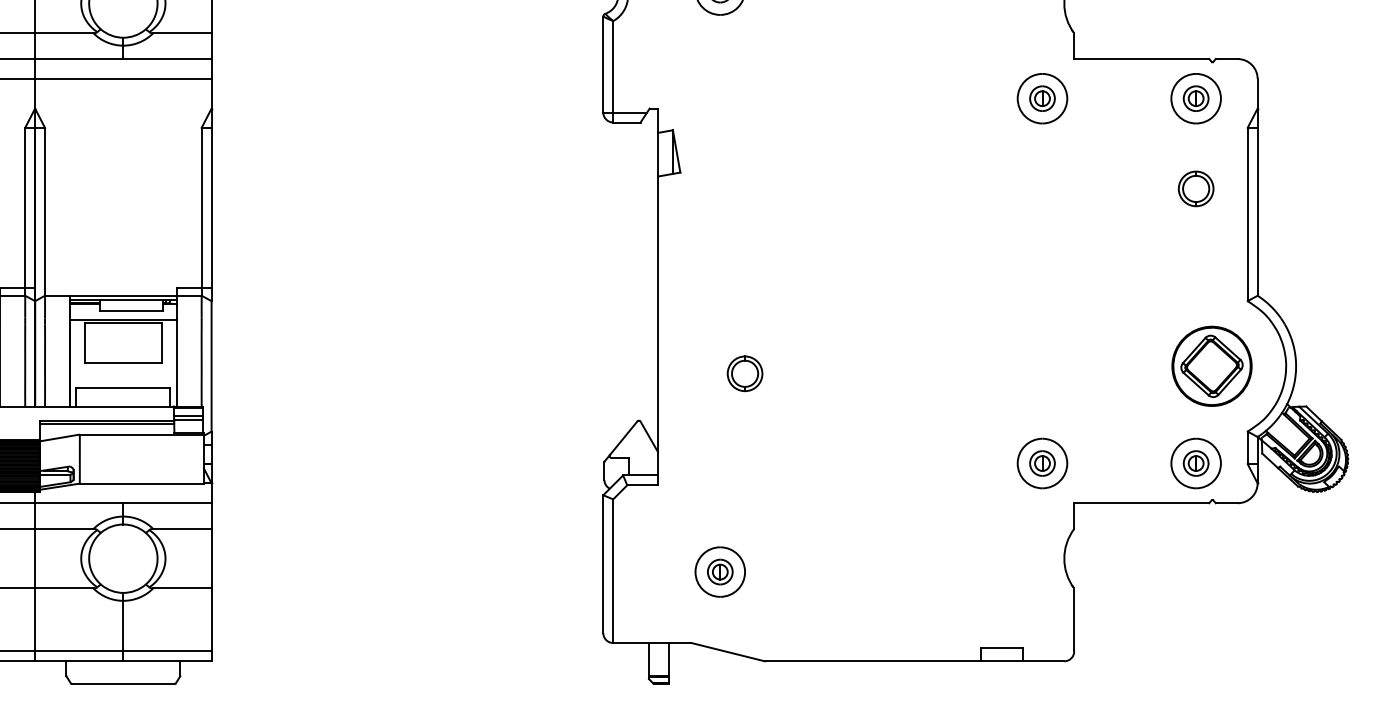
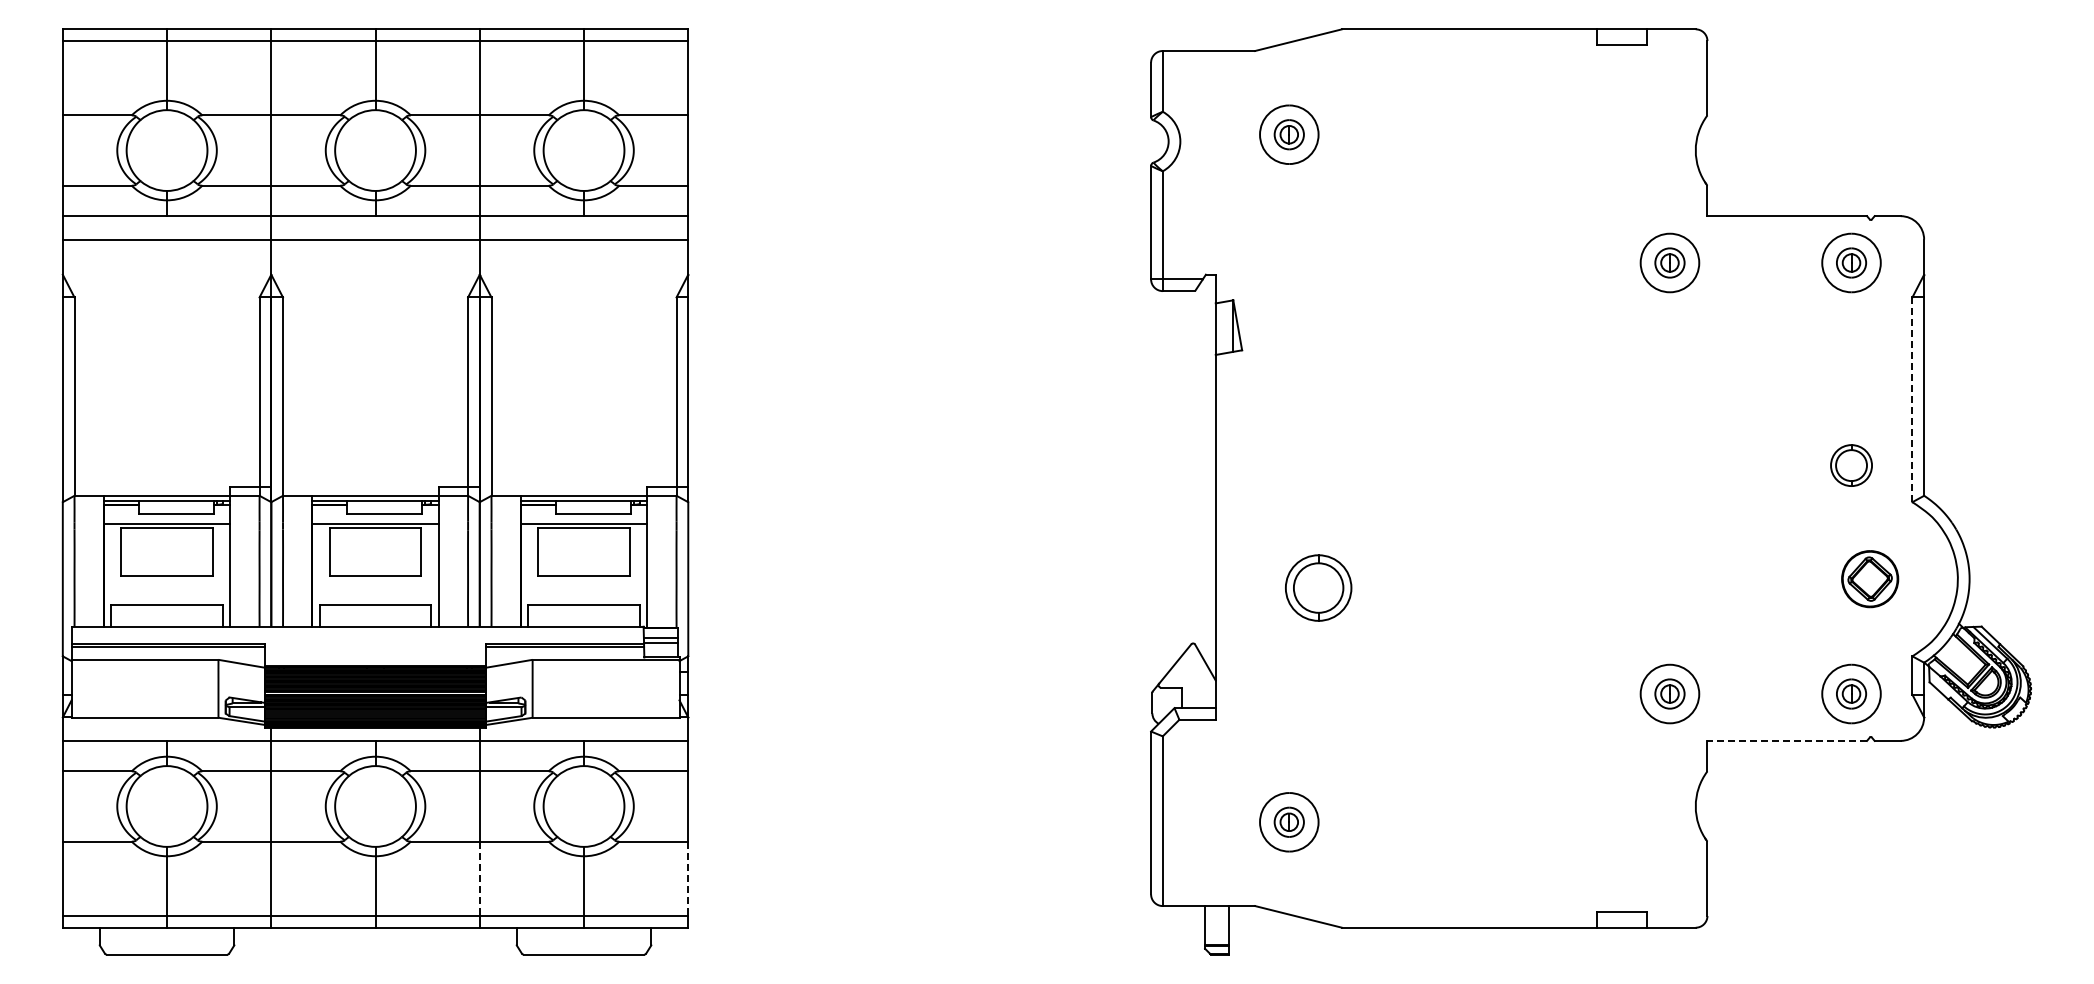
part: (1196, 188) -> (1851, 465), moved
line: (1247, 215) -> (1912, 400), solid -> dashed
part: (1211, 365) -> (1869, 578), size x0.6
part: (745, 373) -> (1318, 587), size x1.6
line: (1141, 502) -> (1787, 740), solid -> dashed
line: (34, 620) -> (479, 879), solid -> dashed
line: (211, 620) -> (688, 879), solid -> dashed

